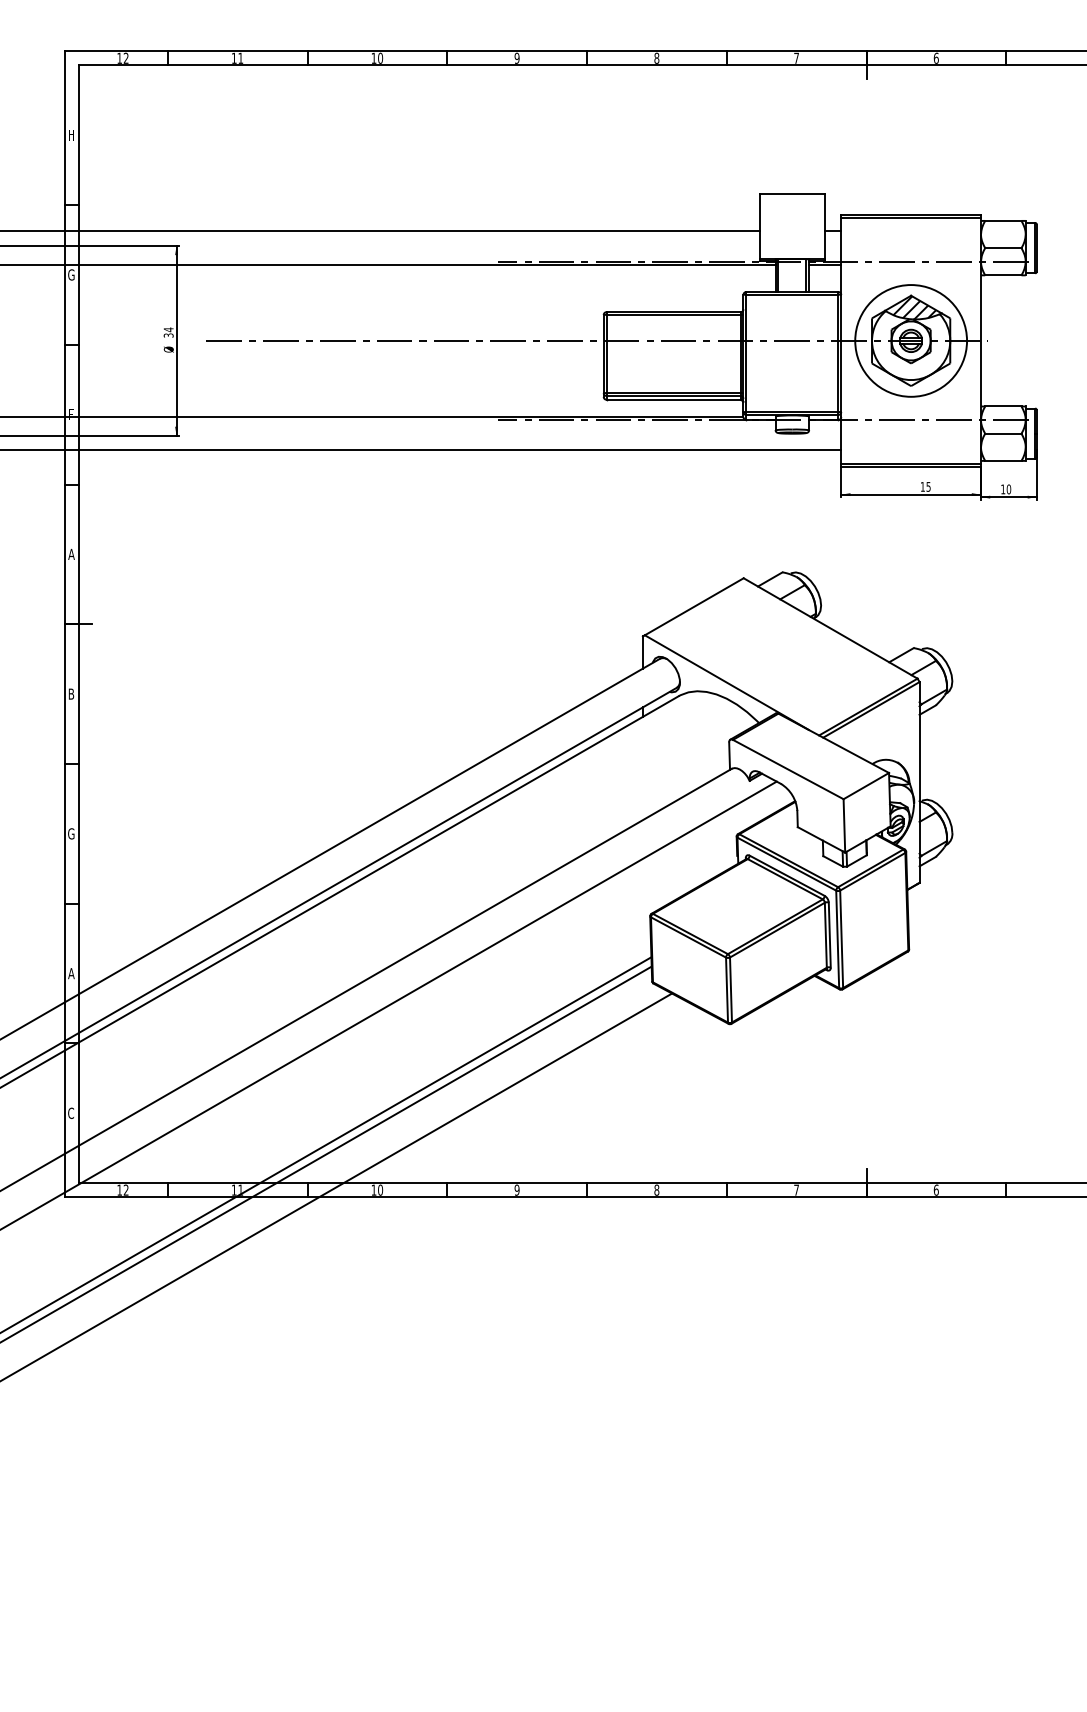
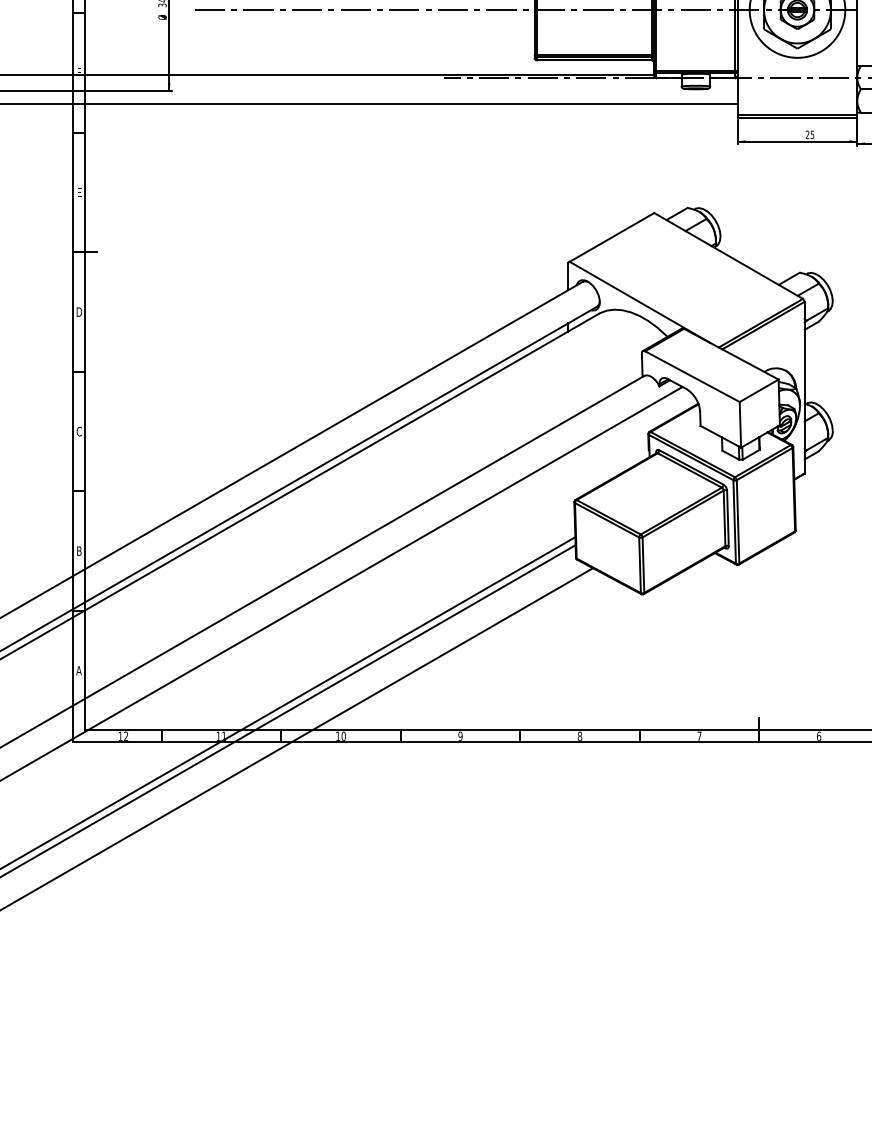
text: (922, 486) -> (807, 134), 15 -> 25
text: (71, 553) -> (79, 191), A -> E
text: (71, 693) -> (79, 311), B -> D
text: (71, 833) -> (79, 431), G -> C
text: (71, 973) -> (79, 551), A -> B
text: (70, 1112) -> (78, 669), C -> A

